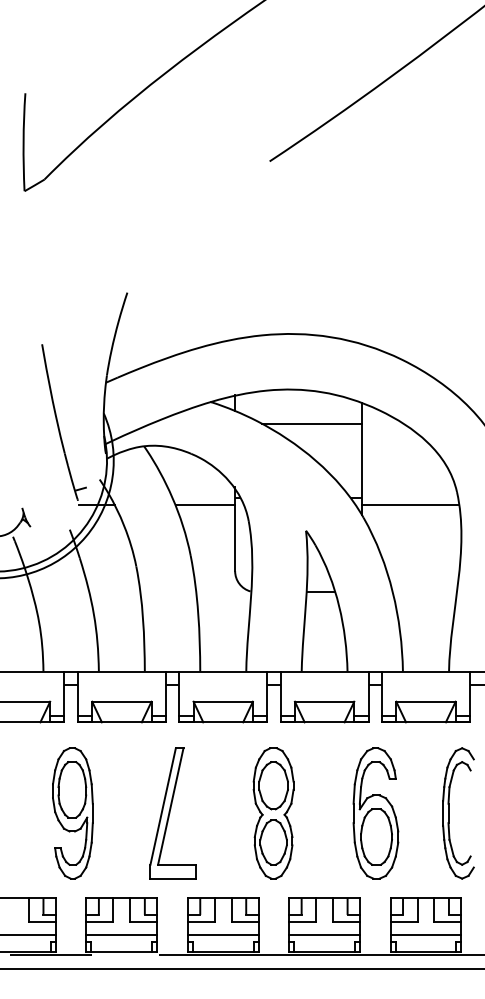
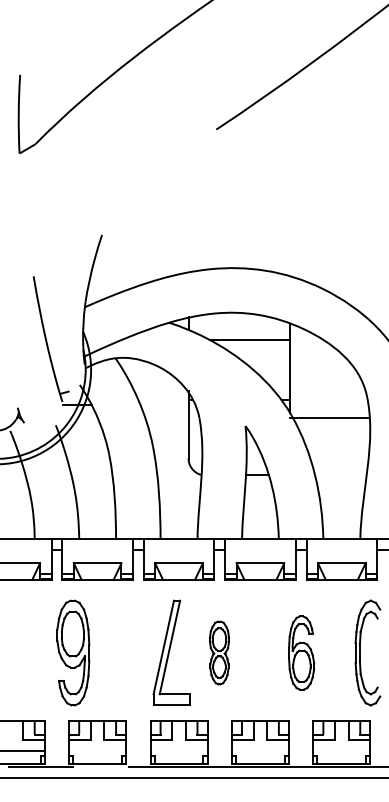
line: (205, 505) -> (164, 405), removed
line: (410, 505) -> (329, 418), moved
part: (73, 812) -> (73, 652), moved
part: (172, 812) -> (171, 652), moved
part: (273, 812) -> (219, 652), size x0.6
part: (375, 812) -> (301, 652), size x0.7
line: (121, 934) -> (97, 750), removed
line: (222, 934) -> (178, 750), removed
line: (323, 934) -> (259, 750), removed
line: (425, 934) -> (341, 750), removed

